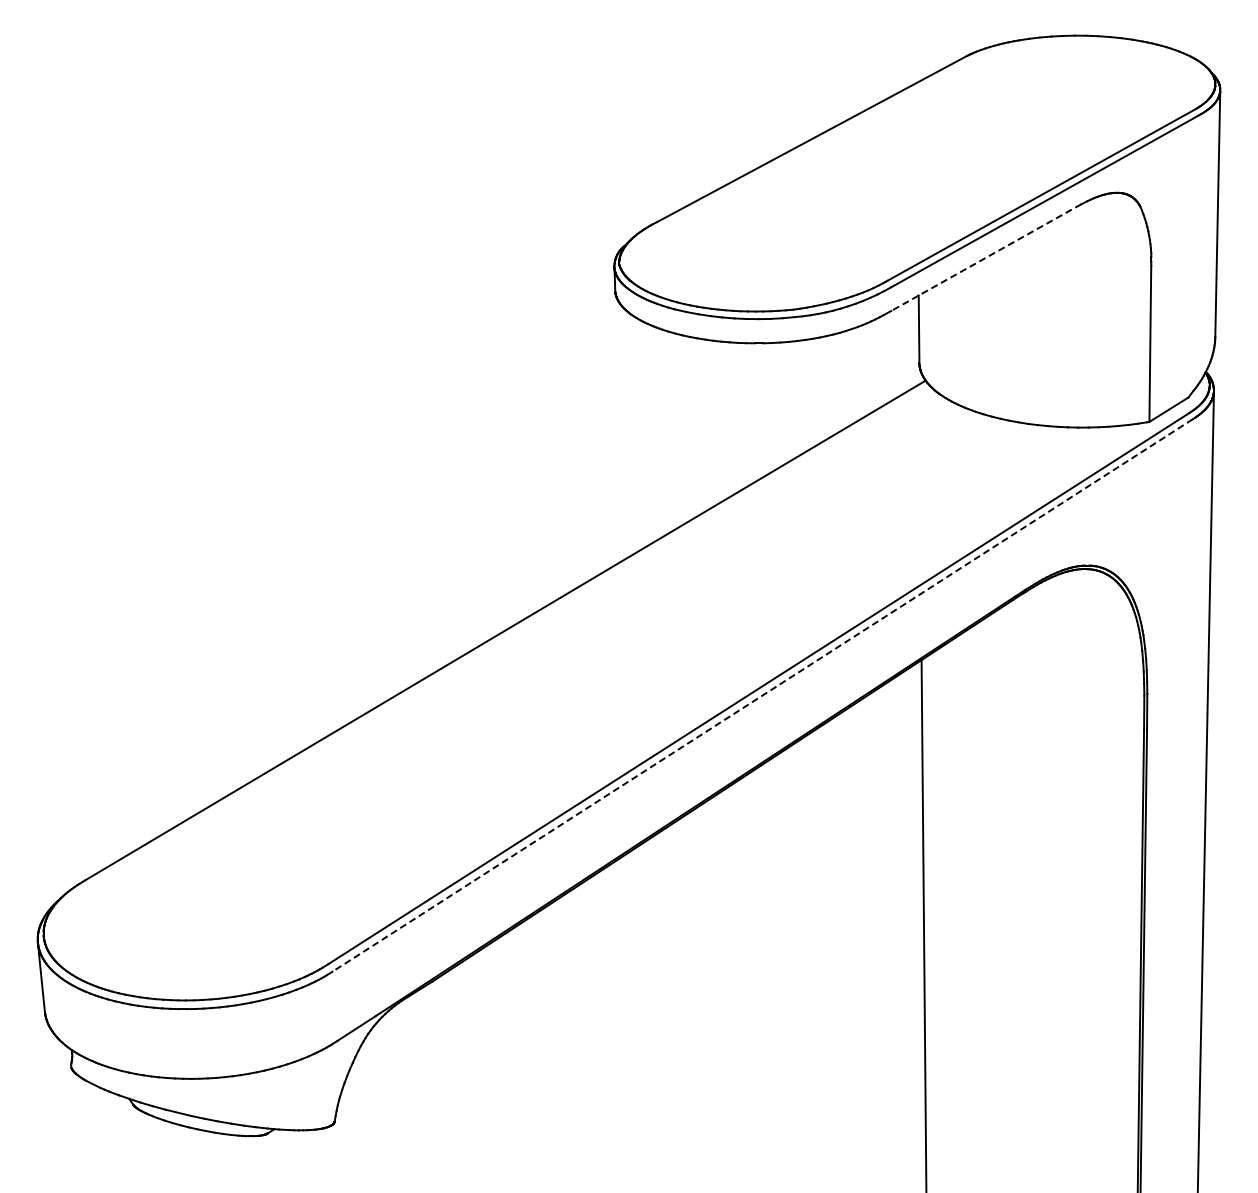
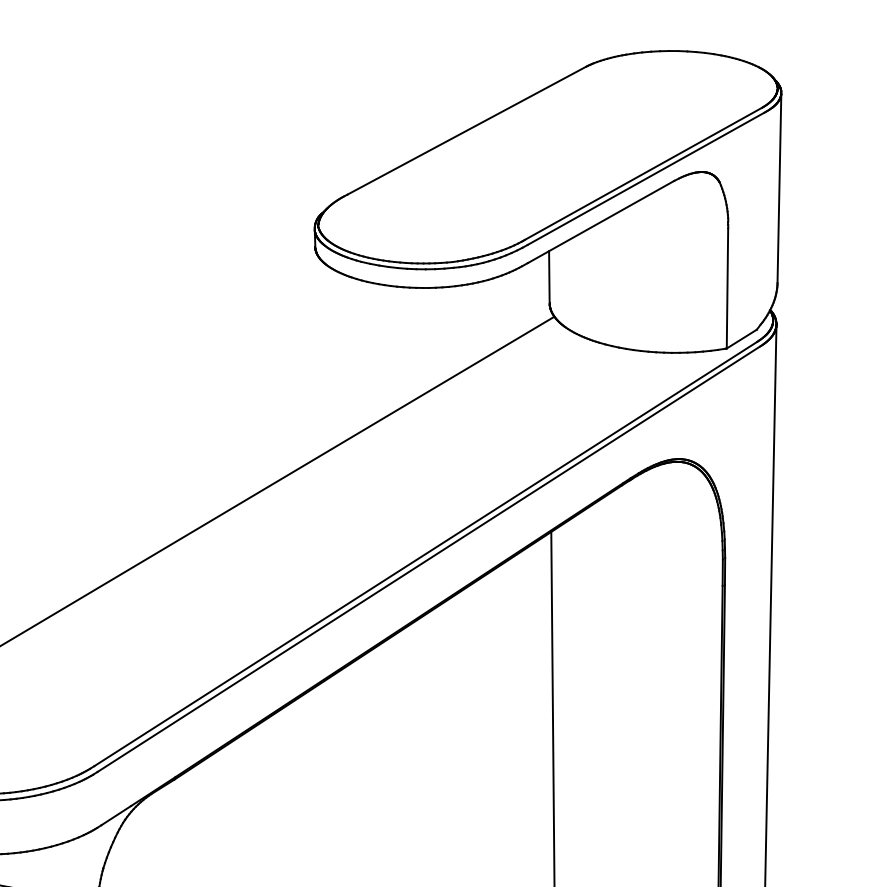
line: (985, 257) -> (600, 221), dashed -> solid
line: (762, 695) -> (428, 559), dashed -> solid

